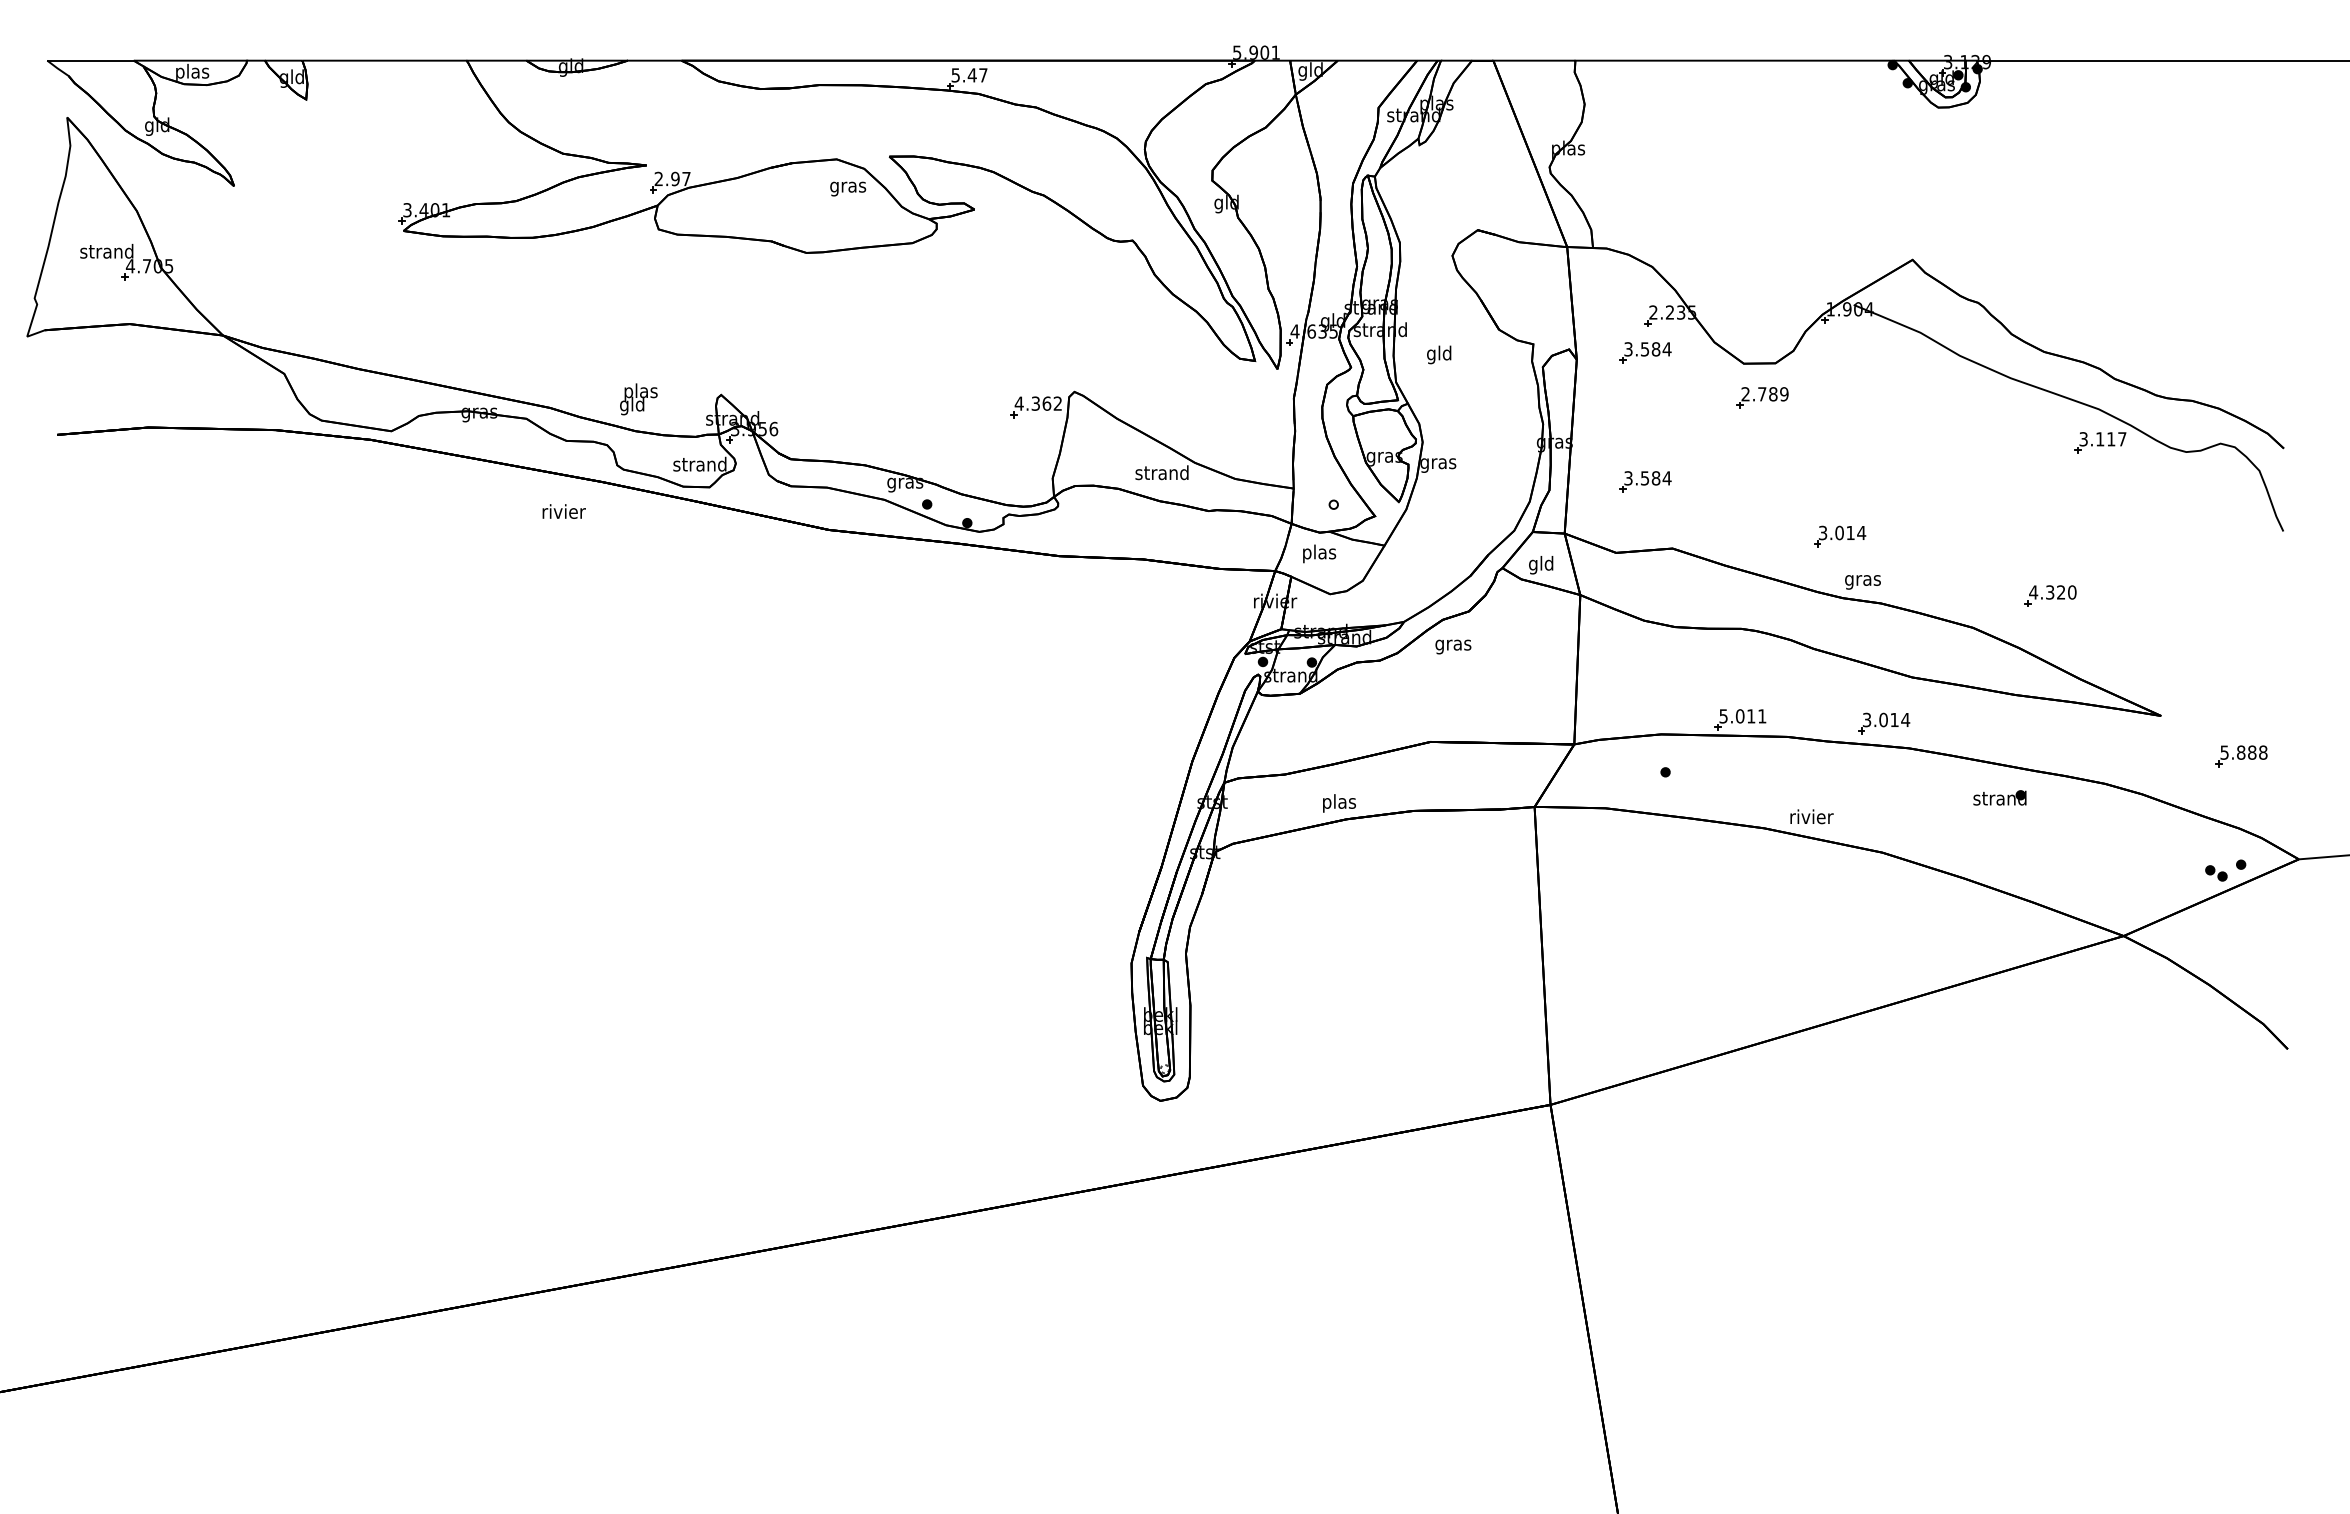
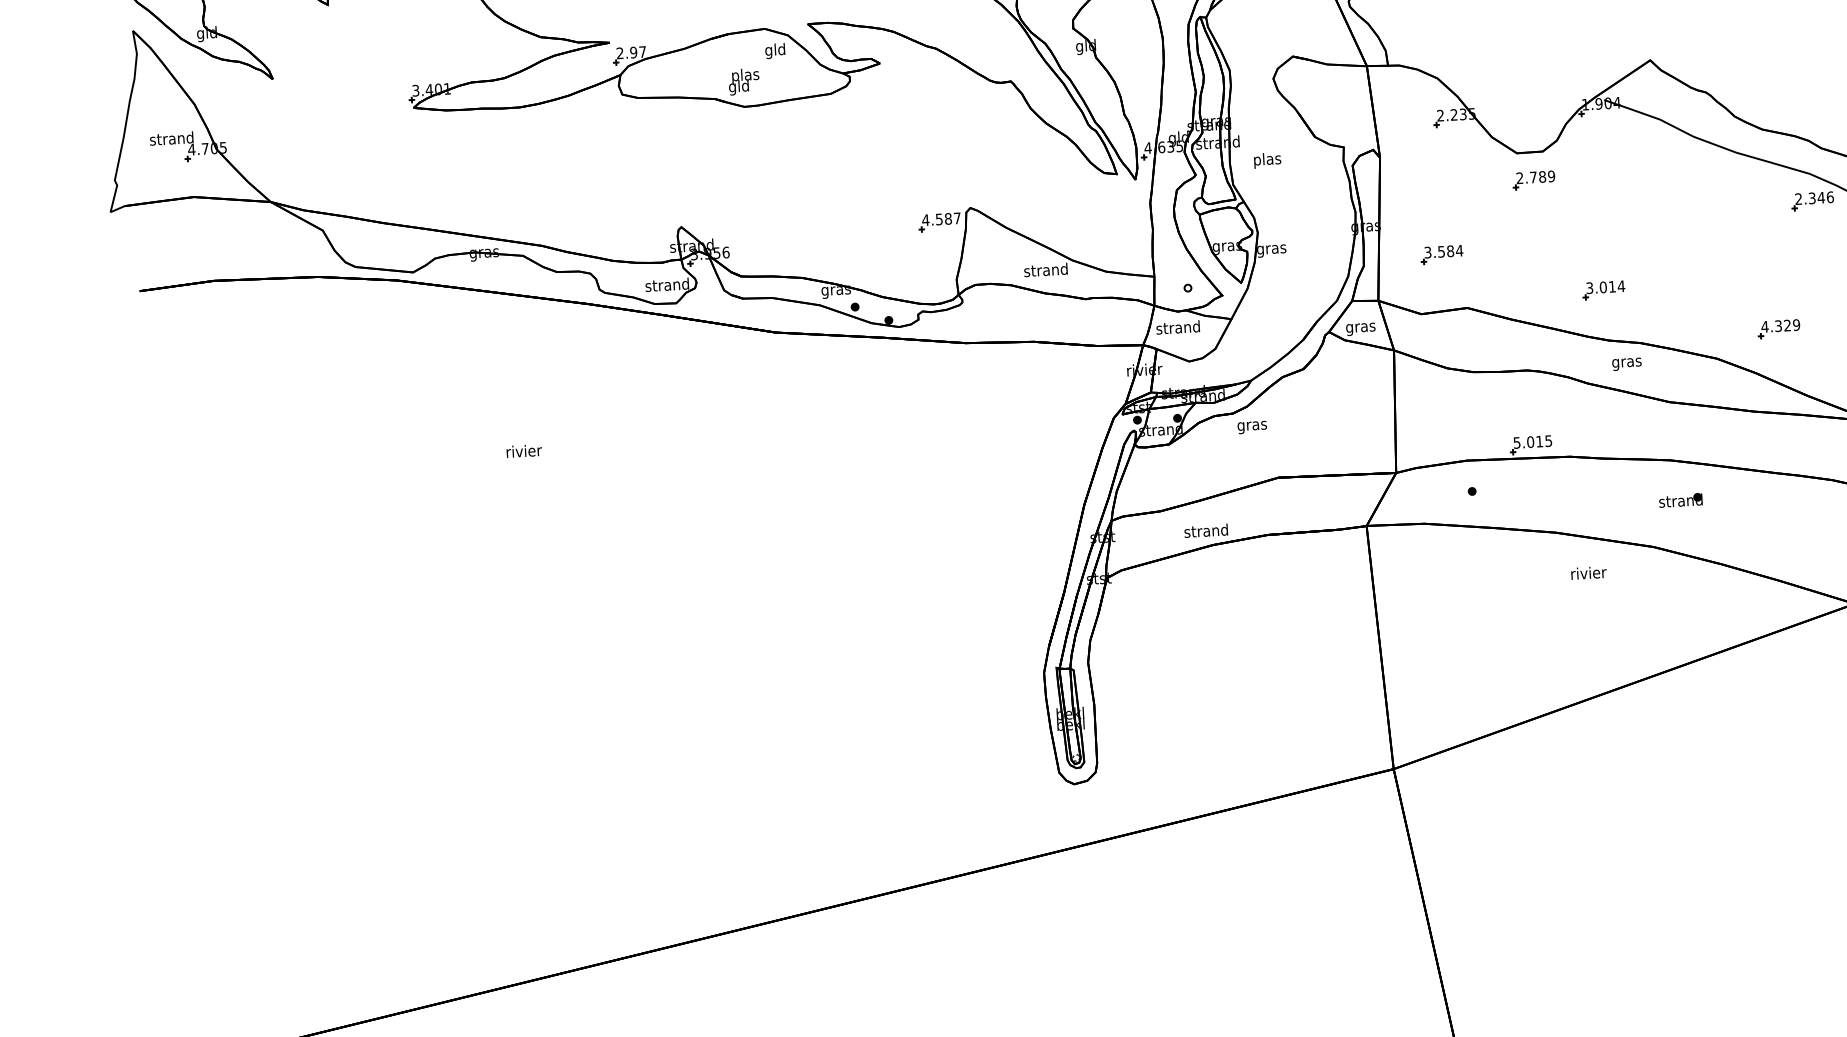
text: (848, 186) -> (775, 50), gras -> gld
part: (1645, 352) -> (1435, 148), removed
text: (1439, 354) -> (1267, 160), gld -> plas
text: (638, 399) -> (743, 81), moved
text: (1046, 403) -> (948, 218), 4.362 -> 4.587
text: (2102, 439) -> (1814, 198), 3.117 -> 2.346
text: (563, 511) -> (523, 451), moved
text: (1318, 553) -> (1177, 328), plas -> strand
text: (1541, 565) -> (1360, 328), gld -> gras
text: (1862, 582) -> (1626, 364), moved
text: (2072, 592) -> (1796, 325), 4.320 -> 4.329
text: (1453, 646) -> (1252, 427), moved
text: (1762, 716) -> (1548, 441), 5.011 -> 5.015
part: (1884, 723) -> (1649, 441), removed
part: (1999, 797) -> (1680, 500), moved
text: (1338, 803) -> (1205, 532), plas -> strand
text: (1811, 816) -> (1588, 572), moved

